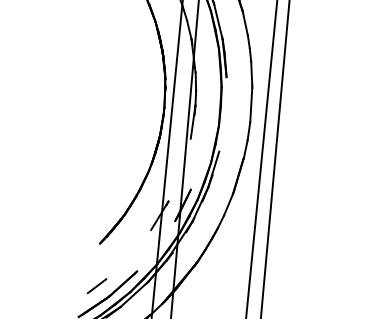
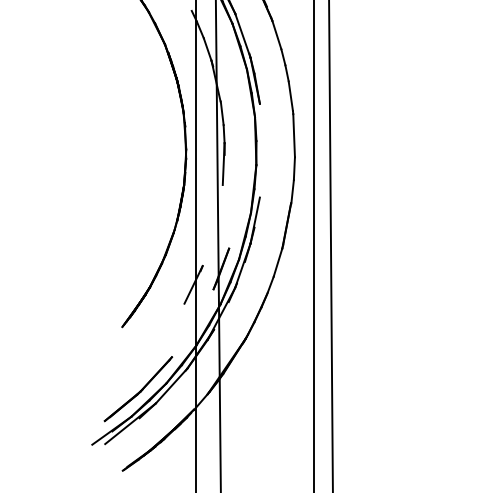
line: (96, 286) -> (123, 380), removed

